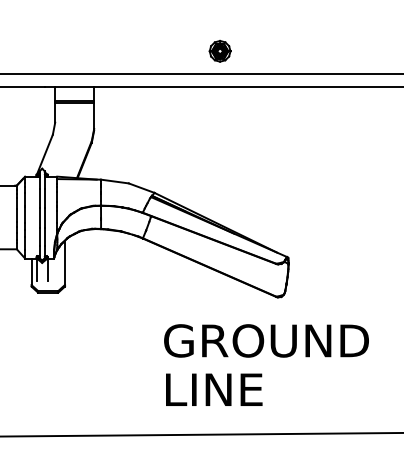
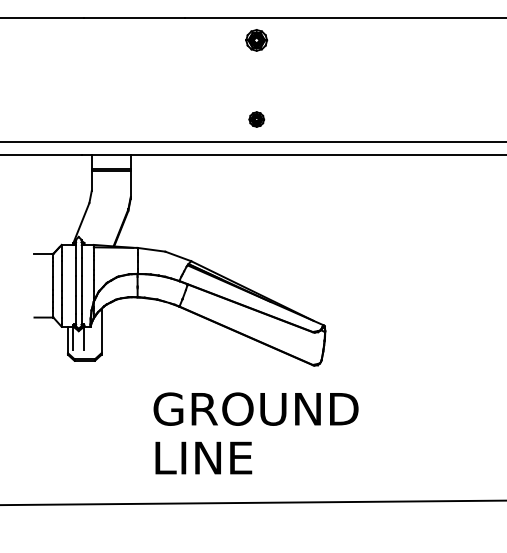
part: (219, 51) -> (256, 119), size x0.7
text: (265, 365) -> (255, 433), moved

